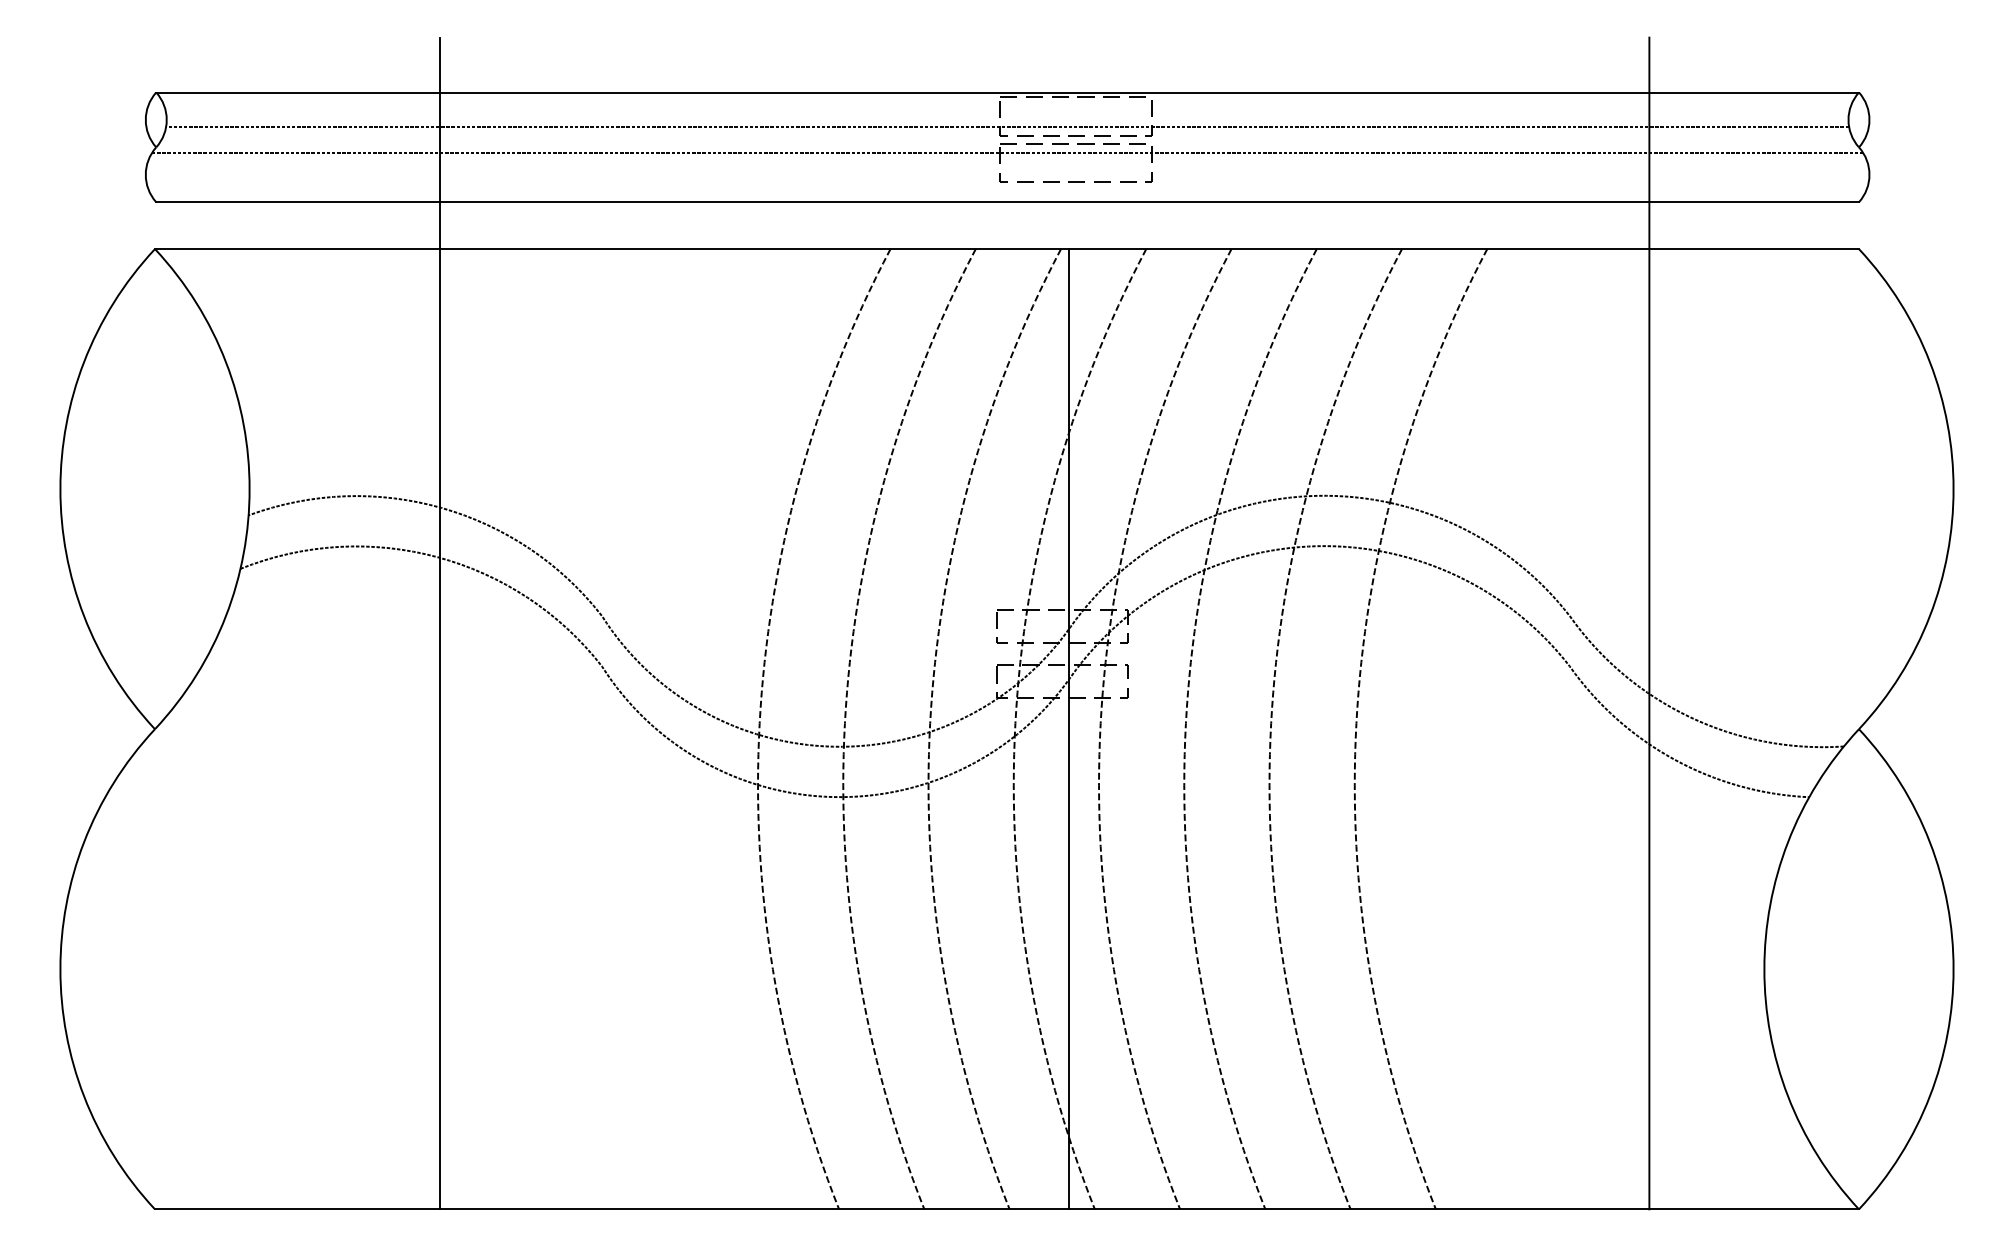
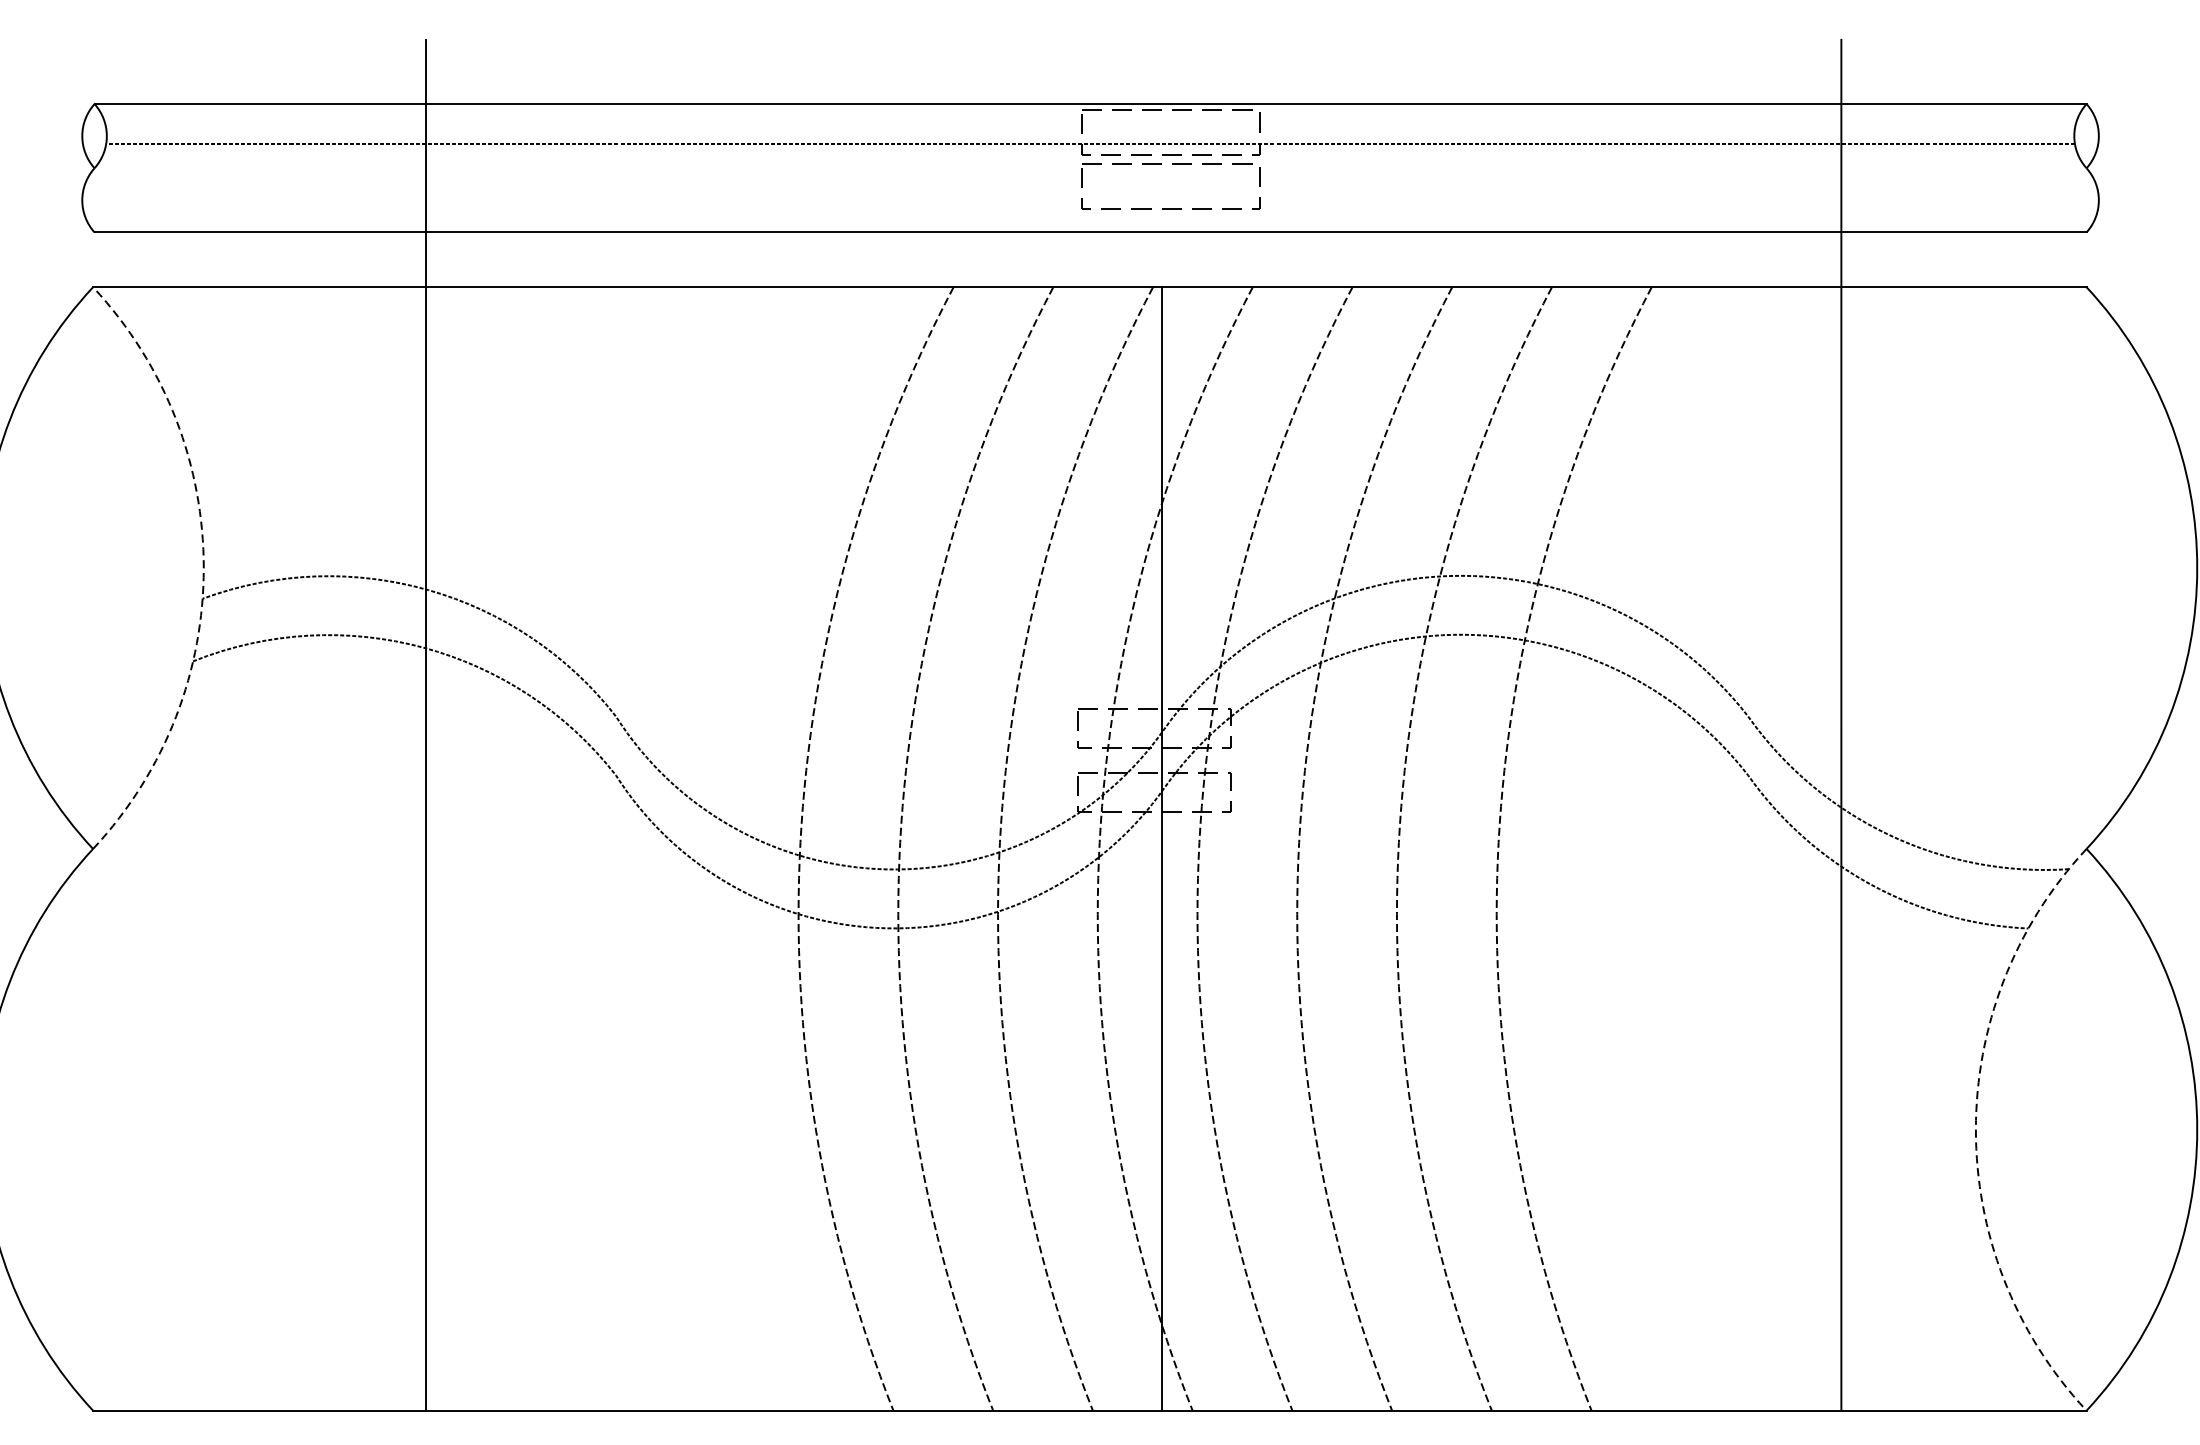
line: (1007, 153) -> (1090, 175), removed
arc: (249, 489) -> (203, 568), solid -> dashed
arc: (1764, 969) -> (1976, 1130), solid -> dashed

